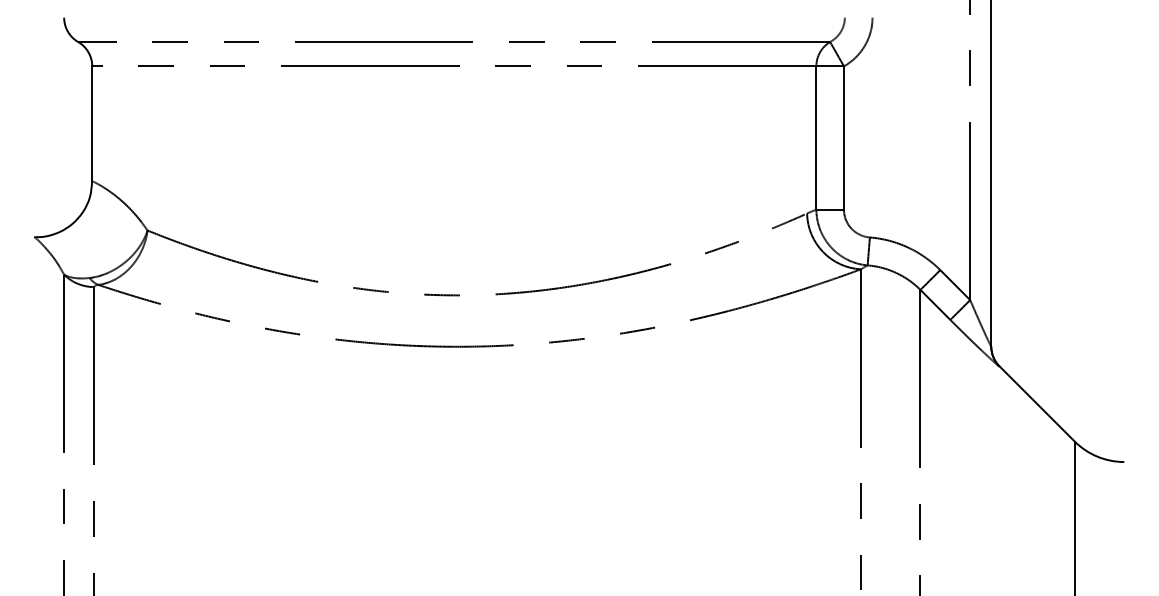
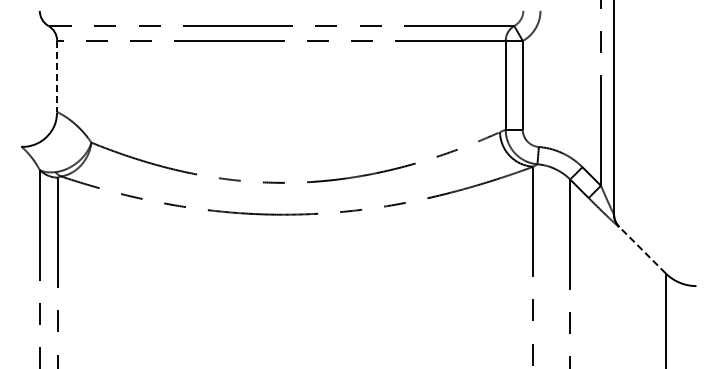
line: (92, 123) -> (57, 76), solid -> dashed
line: (1037, 404) -> (642, 250), solid -> dashed

